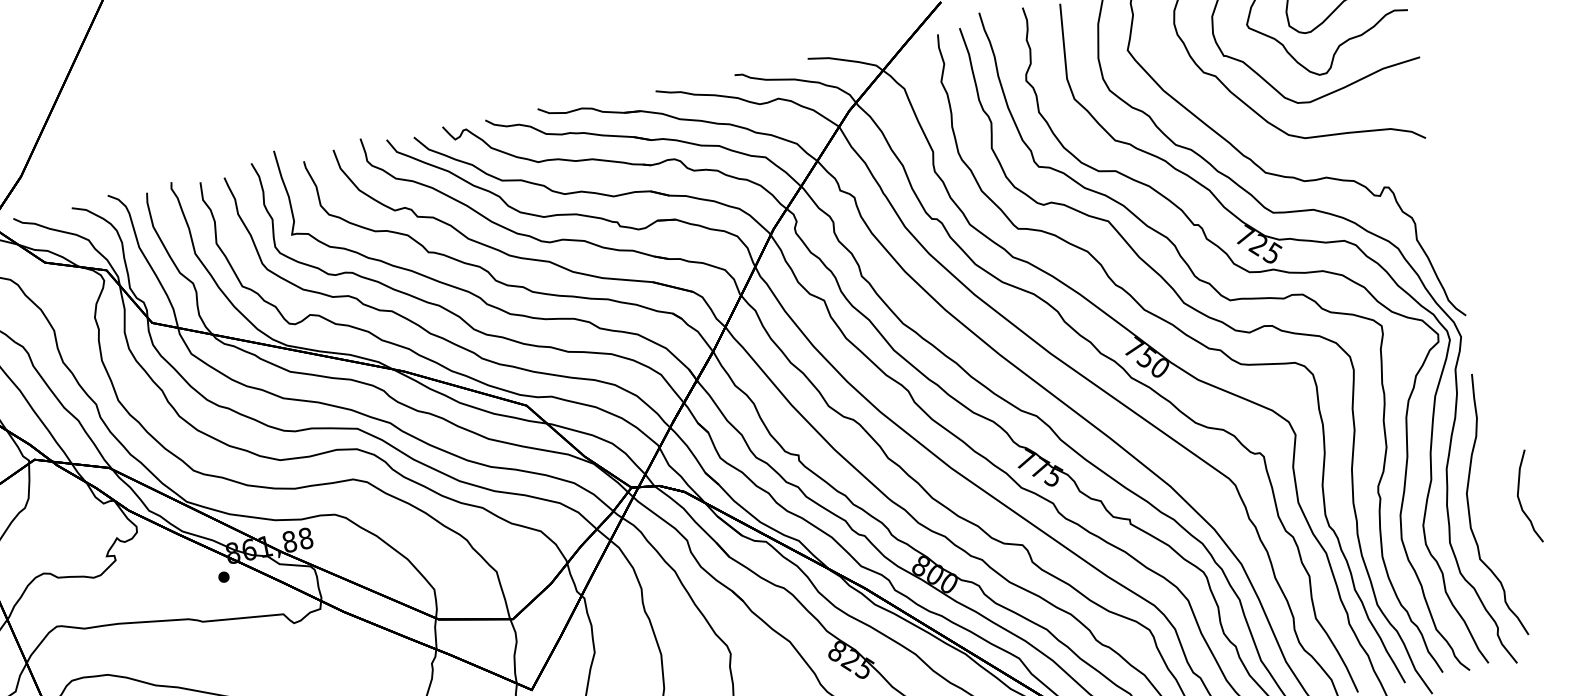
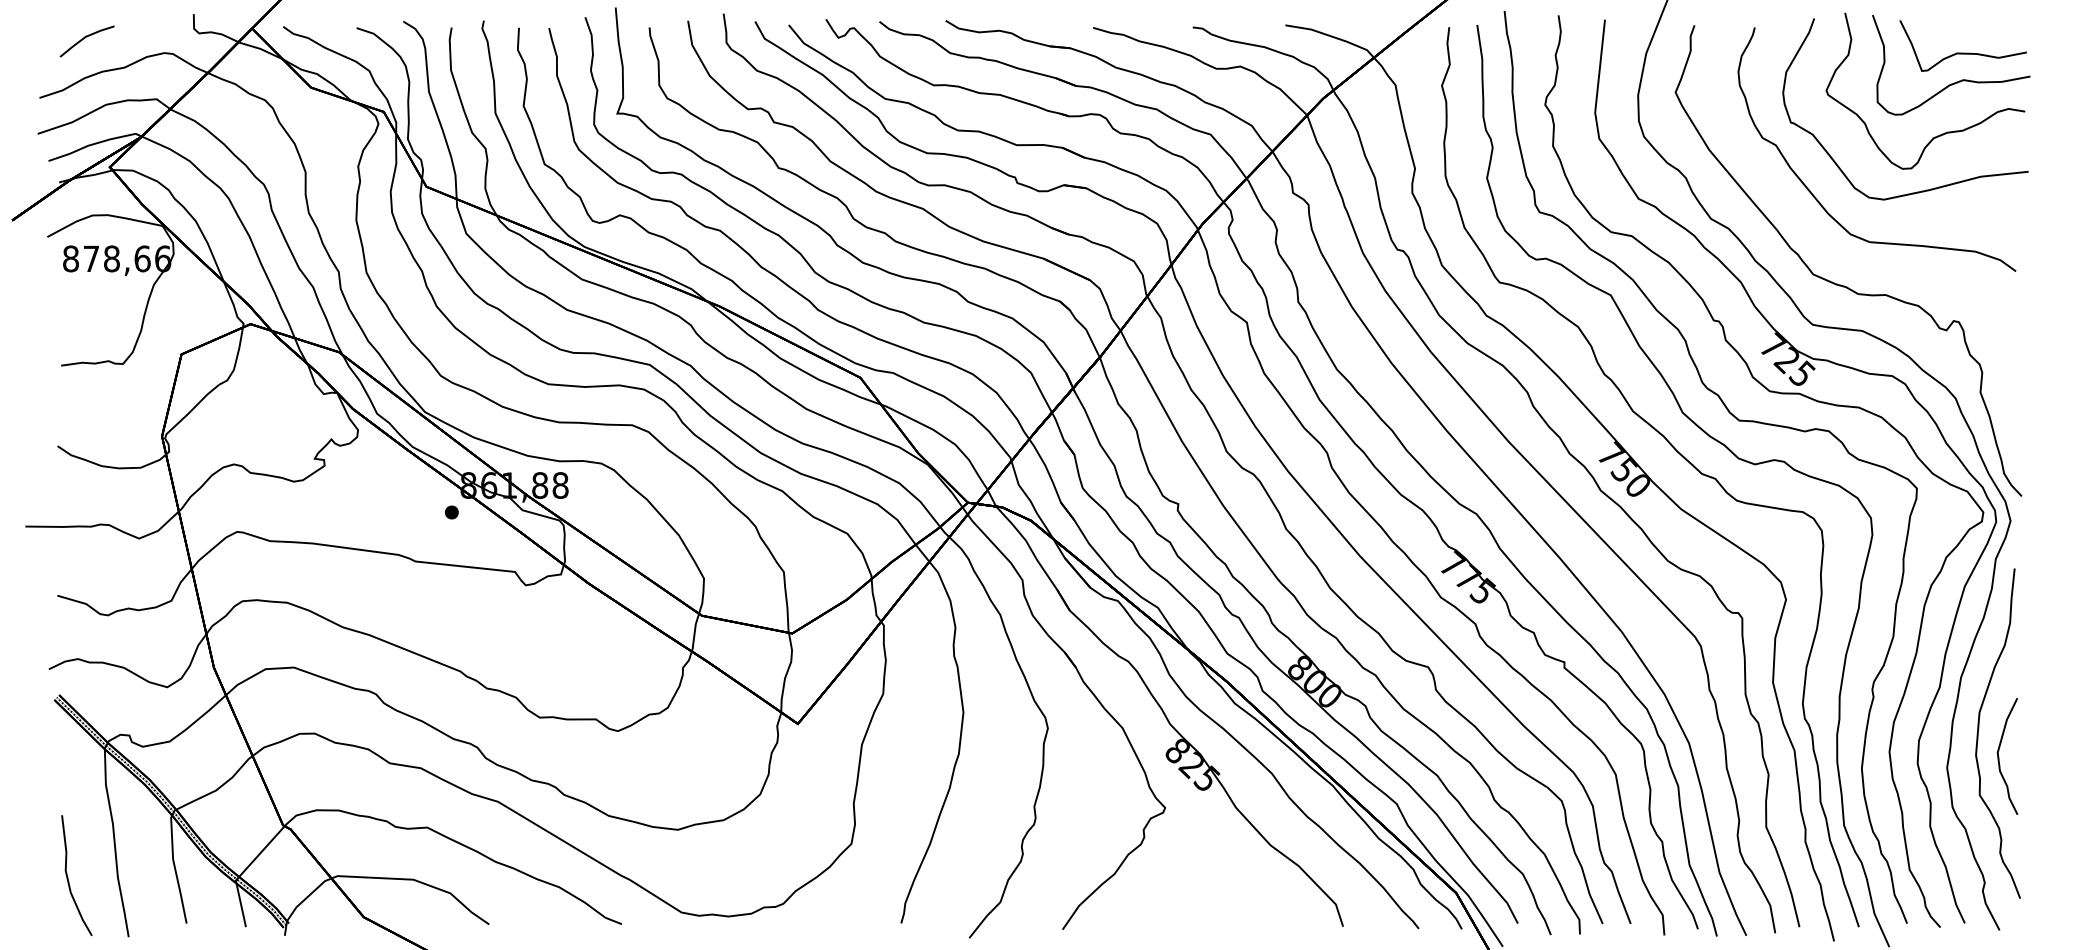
curve: (1519, 498) -> (1999, 756), moved

